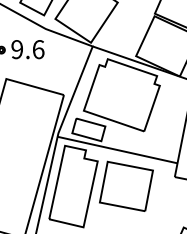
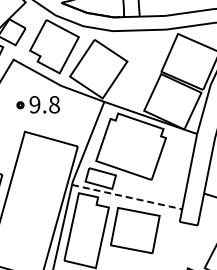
text: (38, 49) -> (54, 104), 9.6 -> 9.8
line: (117, 150) -> (127, 197), solid -> dashed

